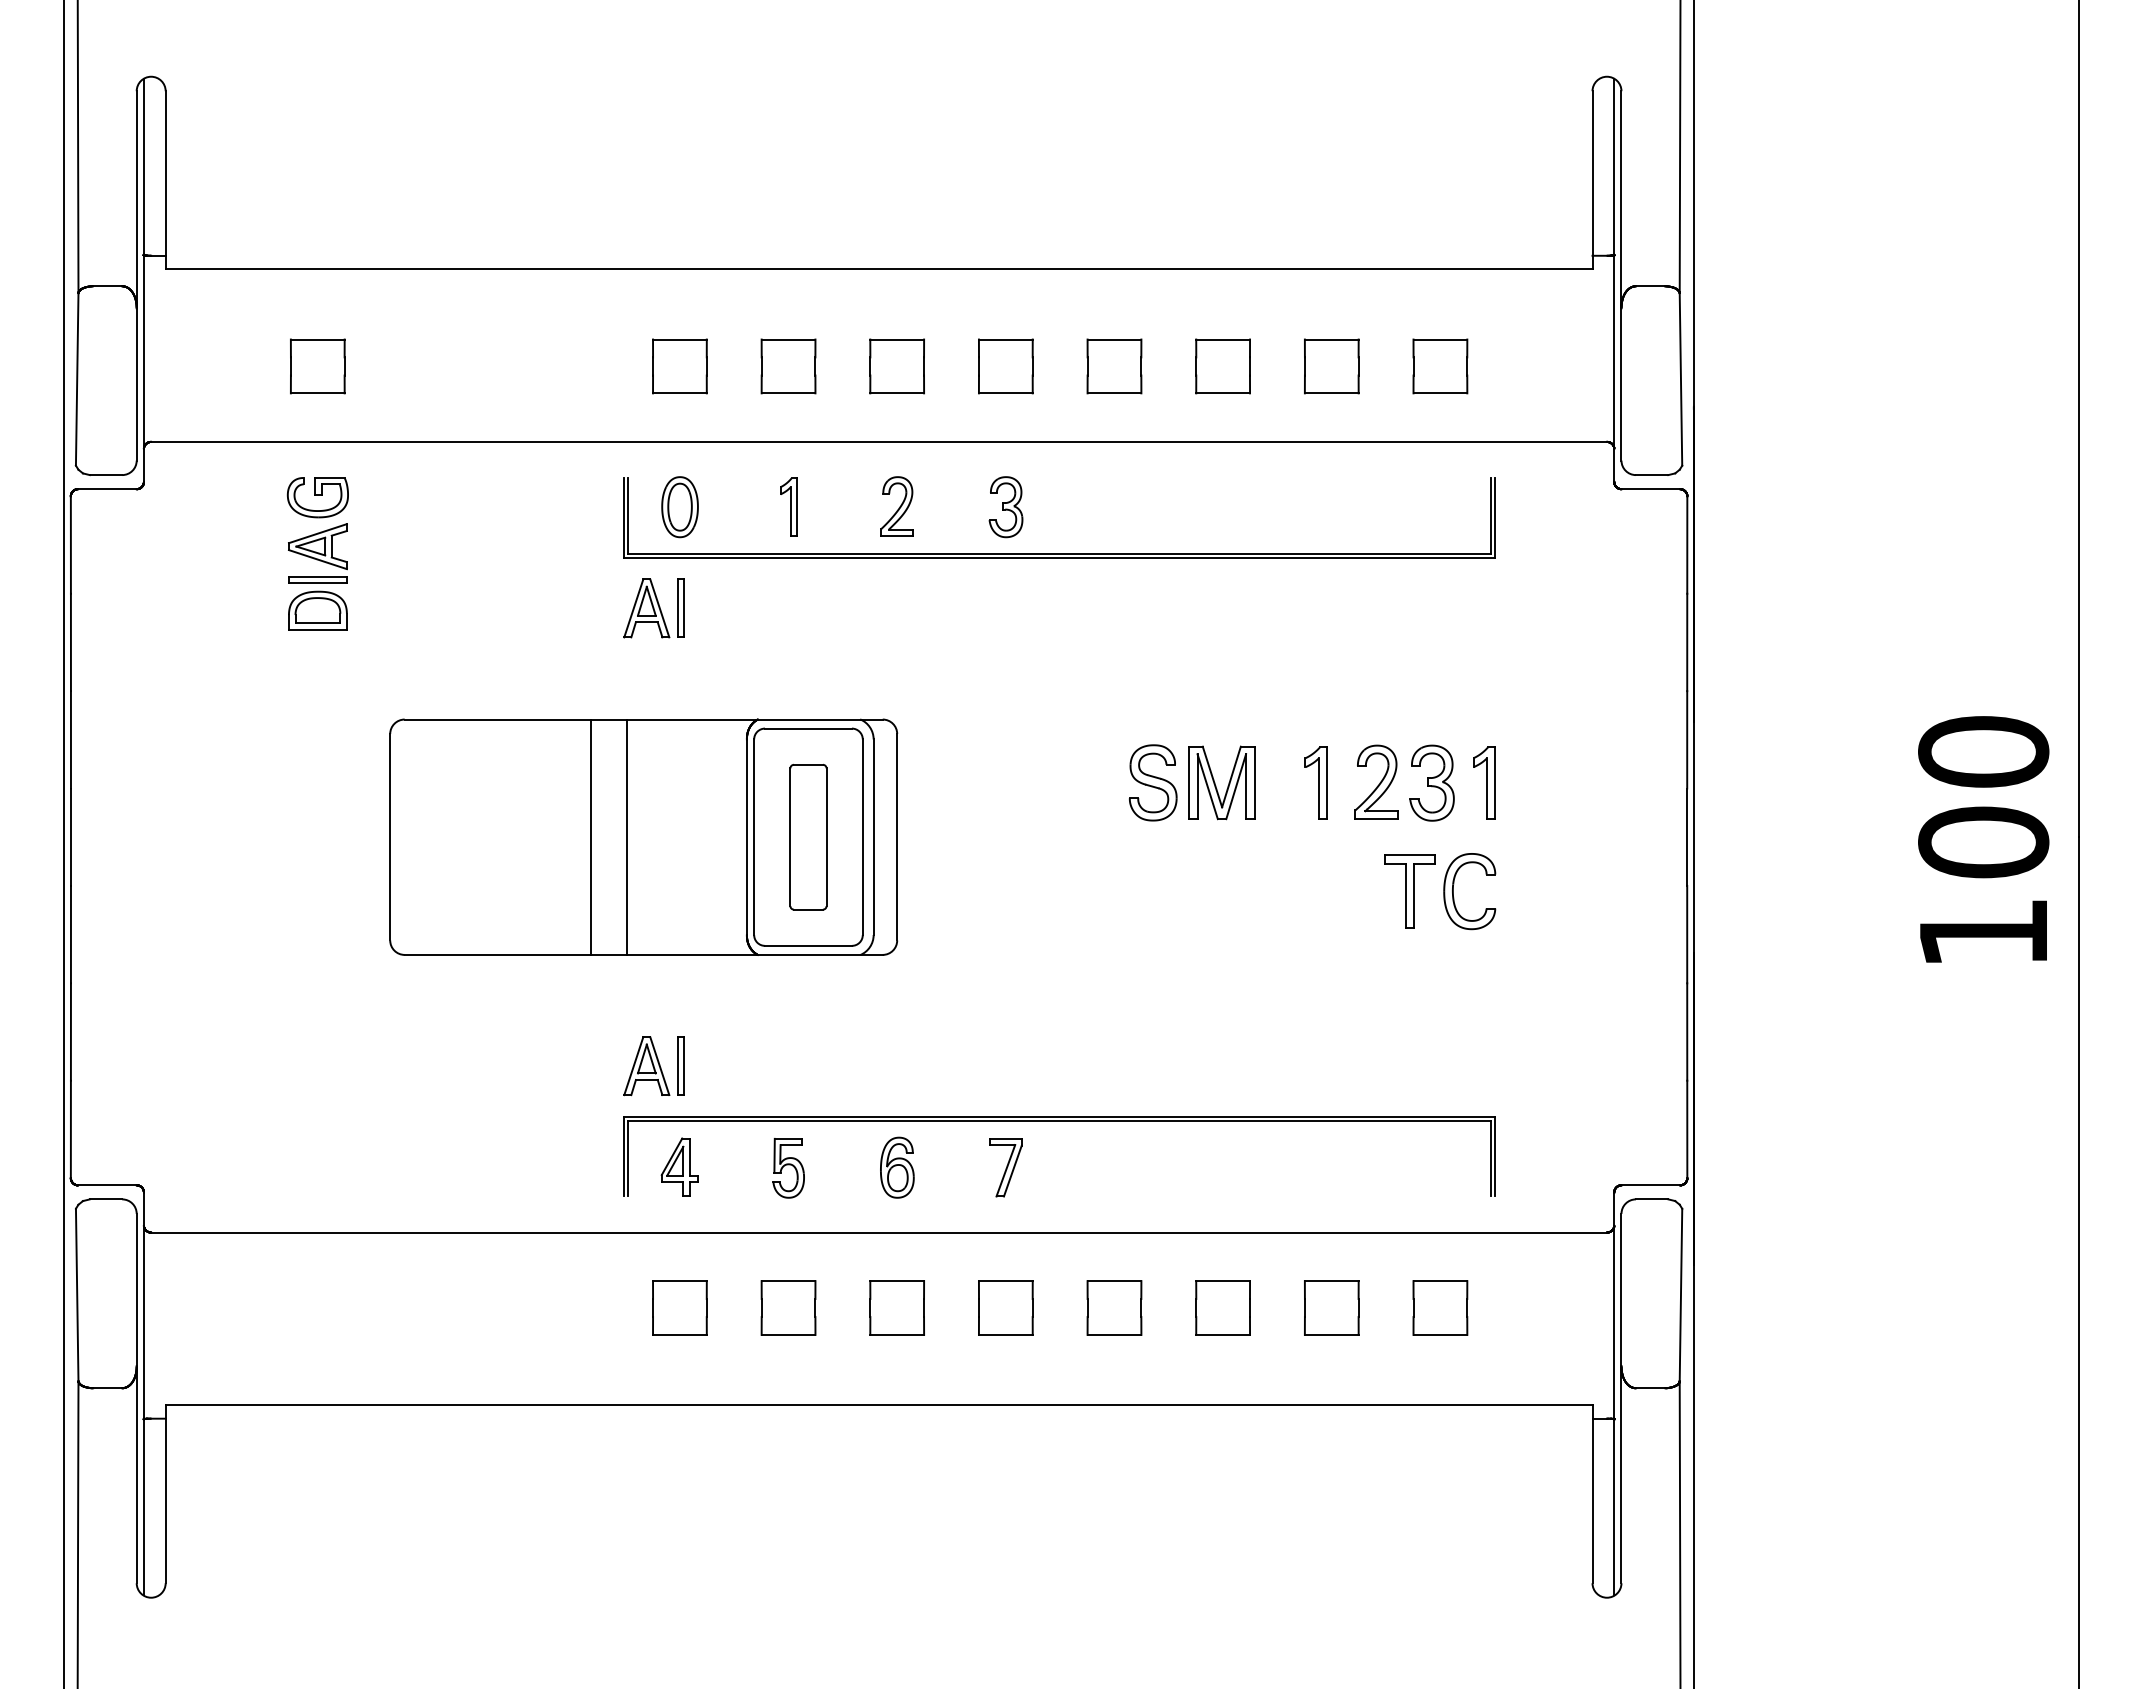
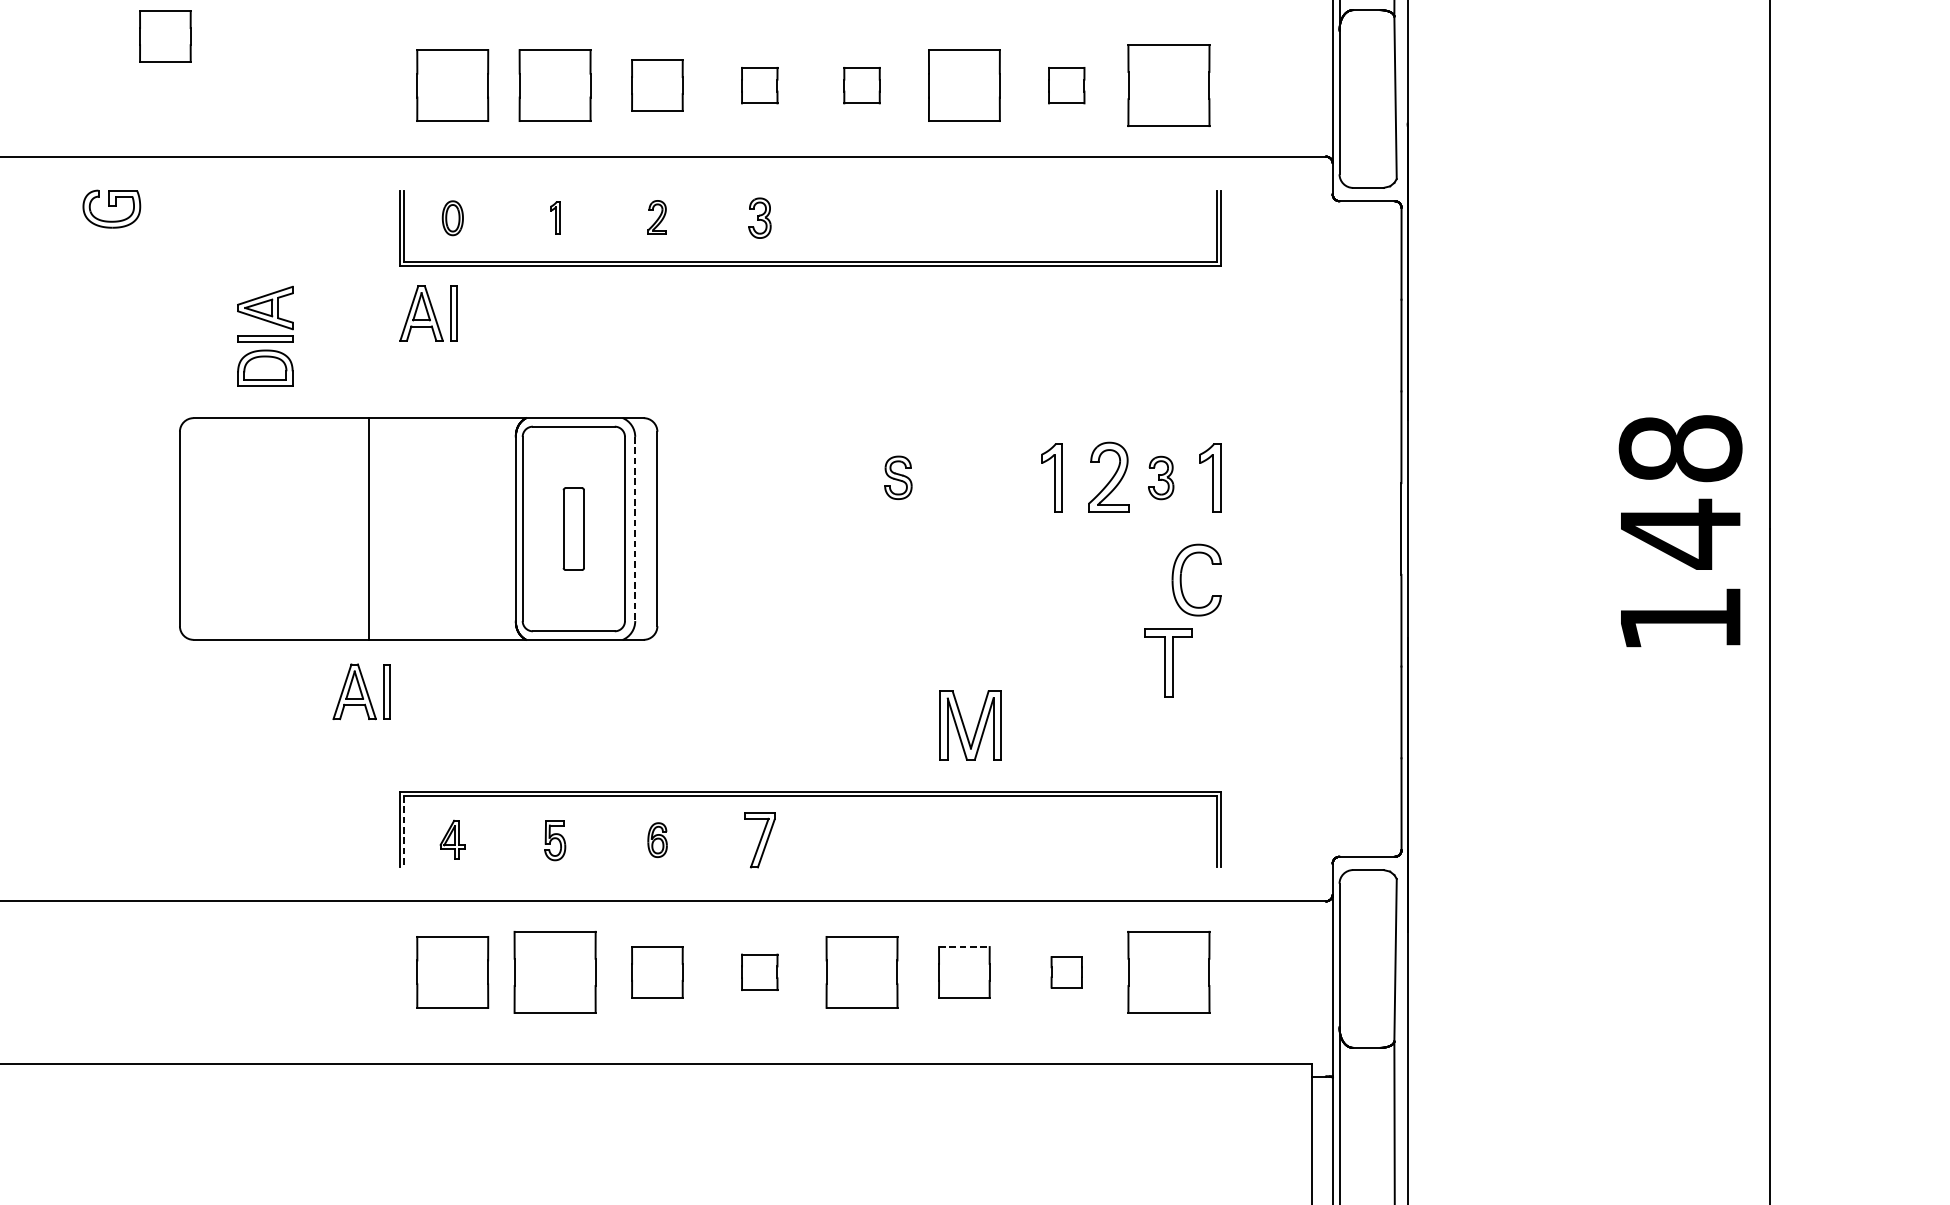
part: (317, 366) -> (165, 36), moved
part: (679, 366) -> (452, 85), size x1.4
part: (788, 366) -> (555, 85), size x1.4
part: (1005, 366) -> (759, 85), size x0.7
part: (1114, 366) -> (862, 85), size x0.7
part: (1222, 366) -> (963, 85), size x1.4
part: (1331, 366) -> (1066, 85), size x0.7
part: (1440, 366) -> (1169, 85), size x1.6
part: (788, 506) -> (555, 217), size x0.6
part: (896, 506) -> (656, 217), size x0.6
part: (679, 507) -> (452, 218), size x0.6
part: (1005, 507) -> (759, 218), size x0.7
part: (317, 576) -> (264, 336), moved
part: (1152, 782) -> (897, 477), size x0.6
part: (1221, 782) -> (970, 725), moved
part: (1431, 782) -> (1160, 477), size x0.6
text: (1983, 798) -> (1680, 492), 100 -> 148
line: (627, 836) -> (403, 528), removed
part: (808, 837) -> (573, 529), size x0.6
line: (873, 837) -> (635, 529), solid -> dashed
part: (1409, 891) -> (1168, 662), moved
part: (653, 1066) -> (361, 692), moved
line: (628, 1158) -> (404, 831), solid -> dashed
part: (679, 1166) -> (452, 839), size x0.7
part: (897, 1167) -> (657, 840), size x0.6
part: (788, 1168) -> (555, 840), size x0.7
line: (1223, 1281) -> (964, 947), solid -> dashed
part: (679, 1307) -> (452, 971), size x1.4
part: (788, 1307) -> (555, 971), size x1.6
part: (1005, 1307) -> (759, 971), size x0.7
part: (1114, 1307) -> (862, 971), size x1.4
part: (1331, 1307) -> (1066, 971), size x0.6
part: (1440, 1307) -> (1169, 971), size x1.6

